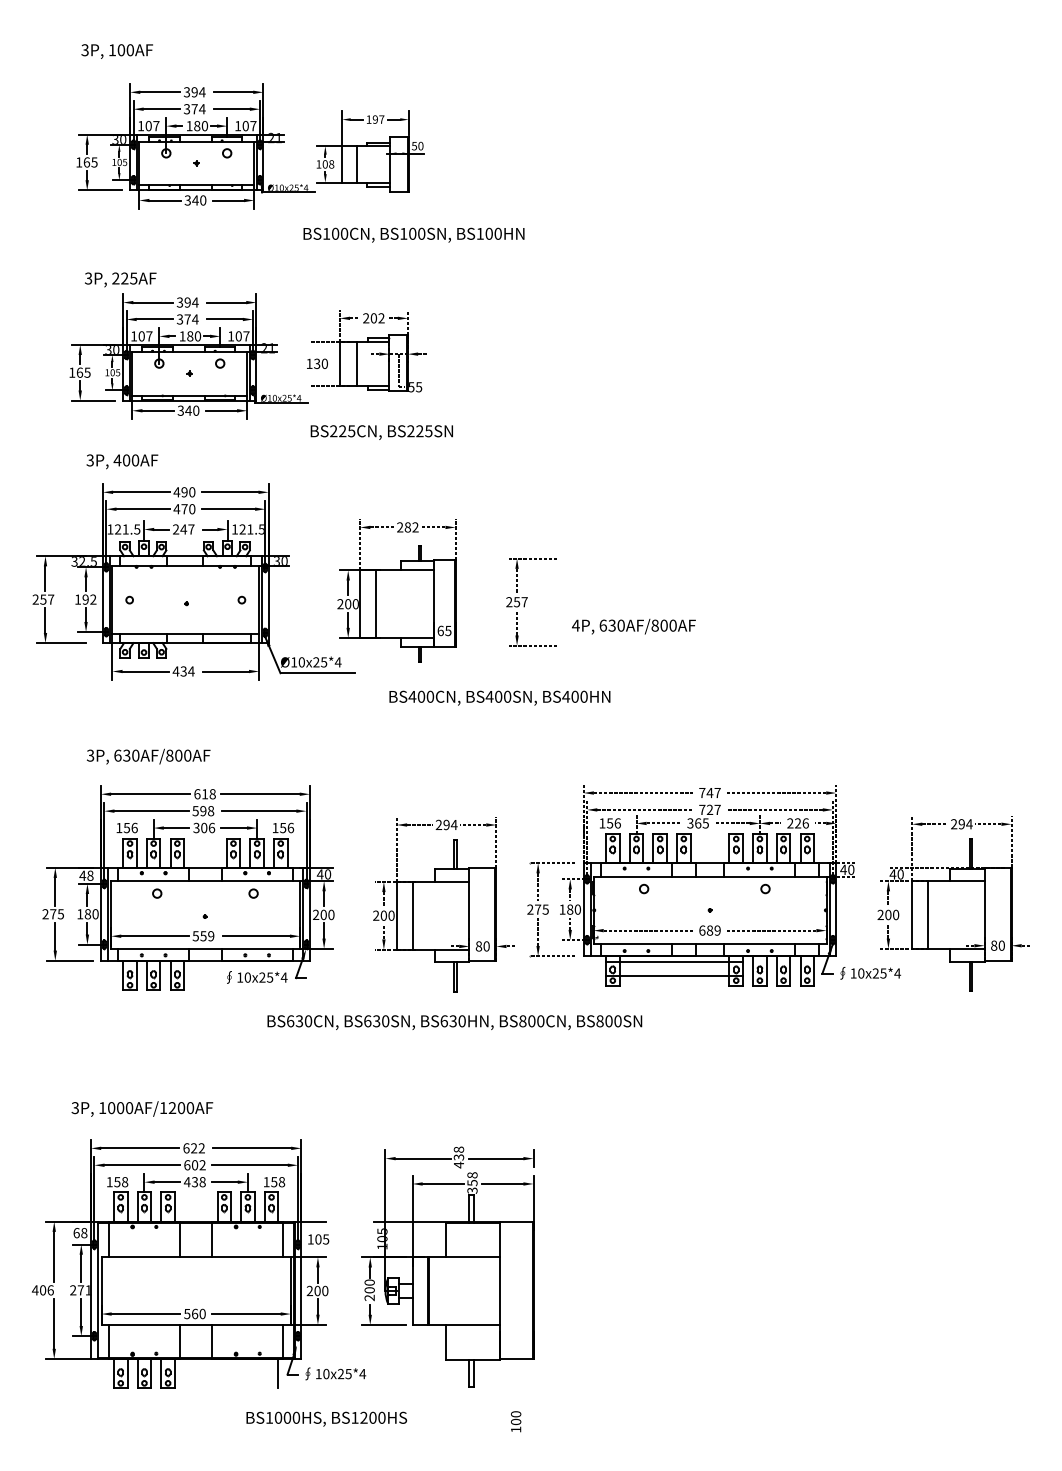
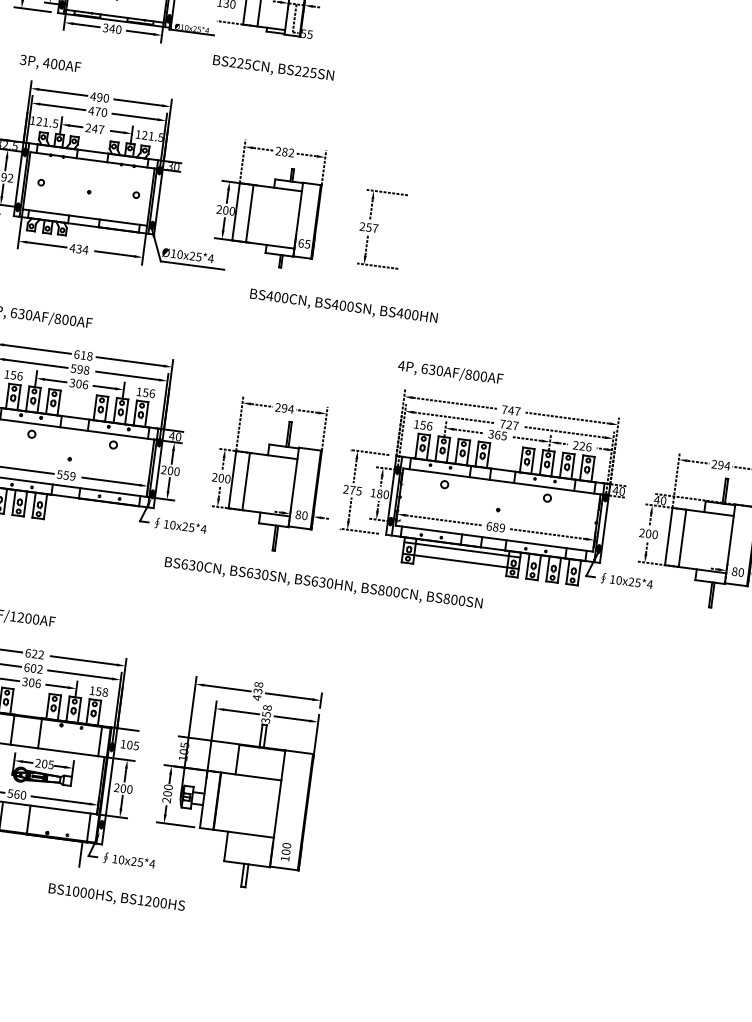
text: (633, 626) -> (450, 372), moved
text: (257, 977) -> (181, 526), moved
text: (454, 1022) -> (323, 583), moved
text: (194, 1182) -> (31, 683), 438 -> 306
part: (220, 1282) -> (42, 770), added
text: (516, 1421) -> (286, 851), moved

